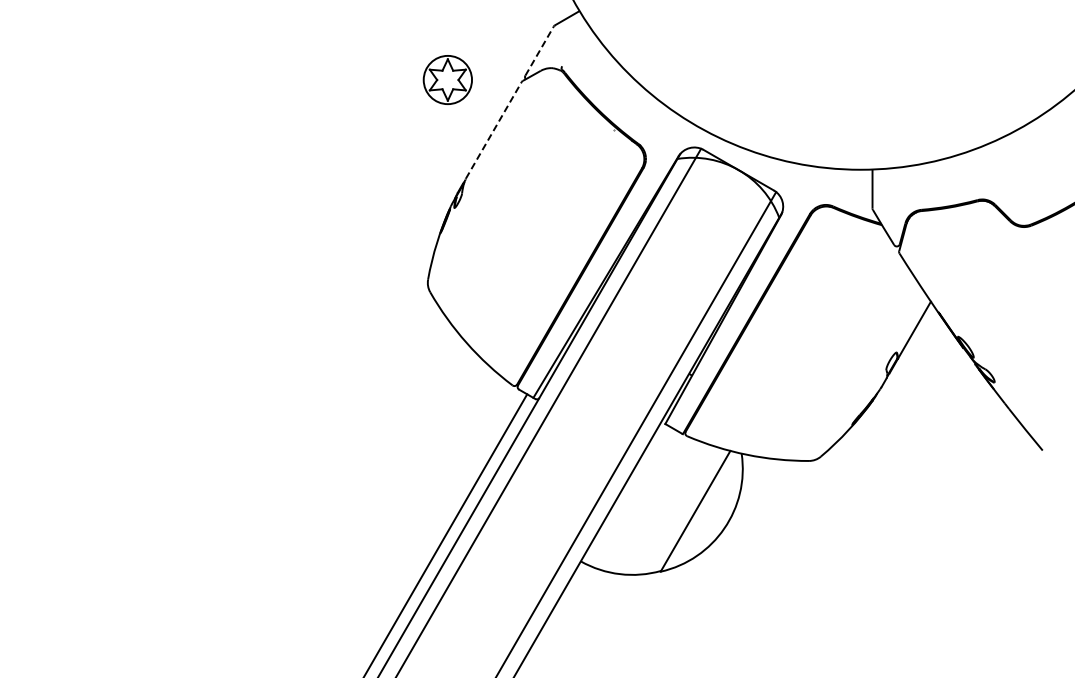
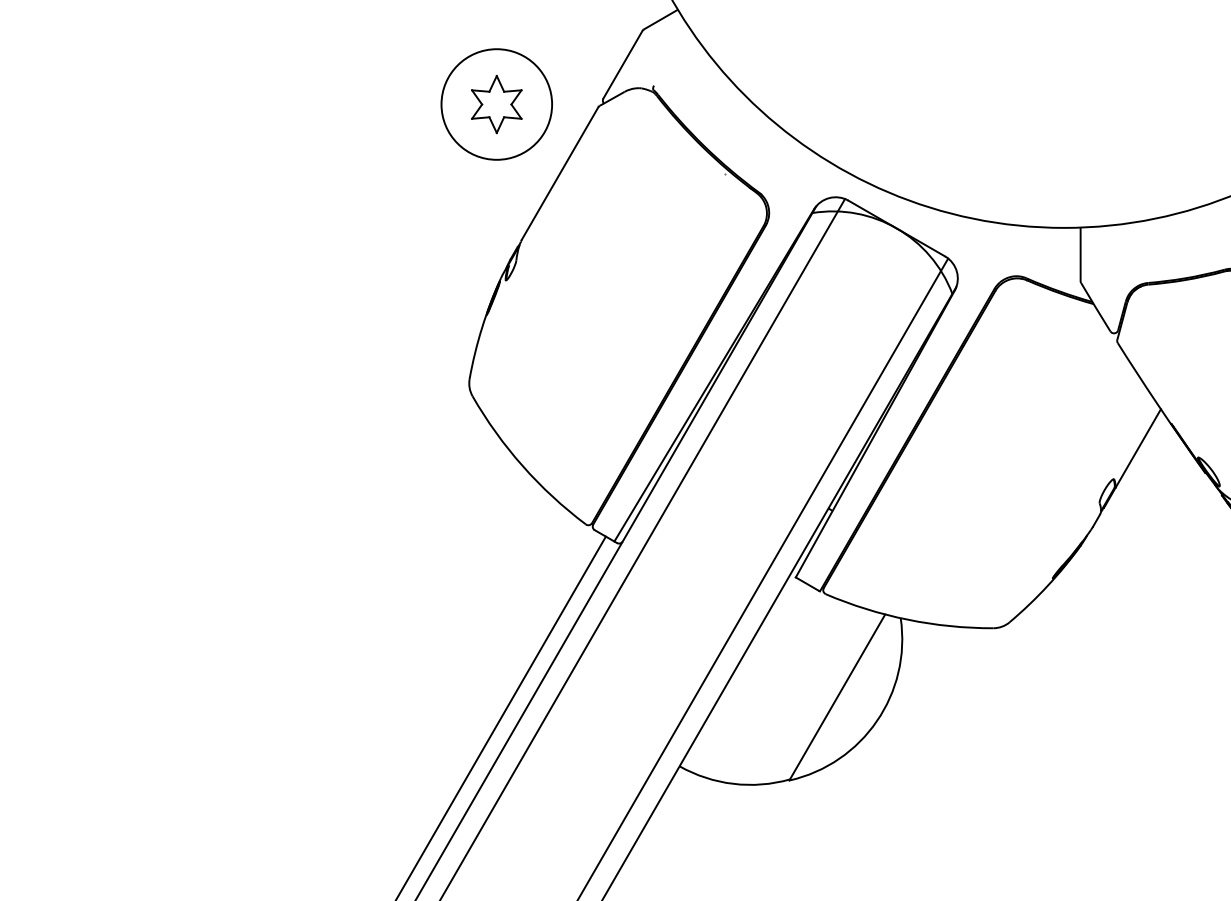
line: (539, 50) -> (622, 63), dashed -> solid
circle: (447, 79) -> (496, 103), size x1.67
line: (493, 130) -> (559, 173), dashed -> solid

